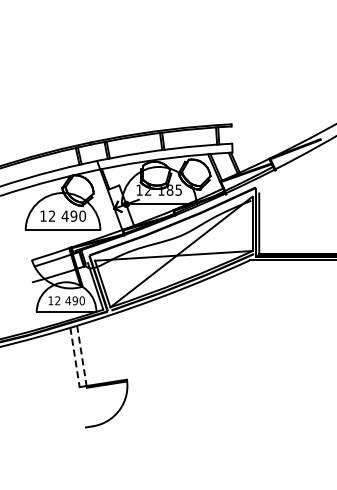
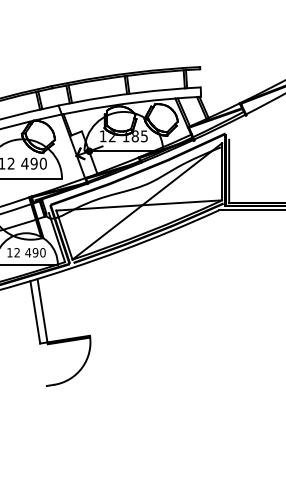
line: (81, 356) -> (42, 311), dashed -> solid
line: (75, 357) -> (35, 312), dashed -> solid

